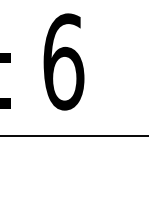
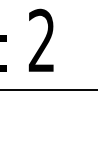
text: (63, 61) -> (41, 40), 6 -> 2

